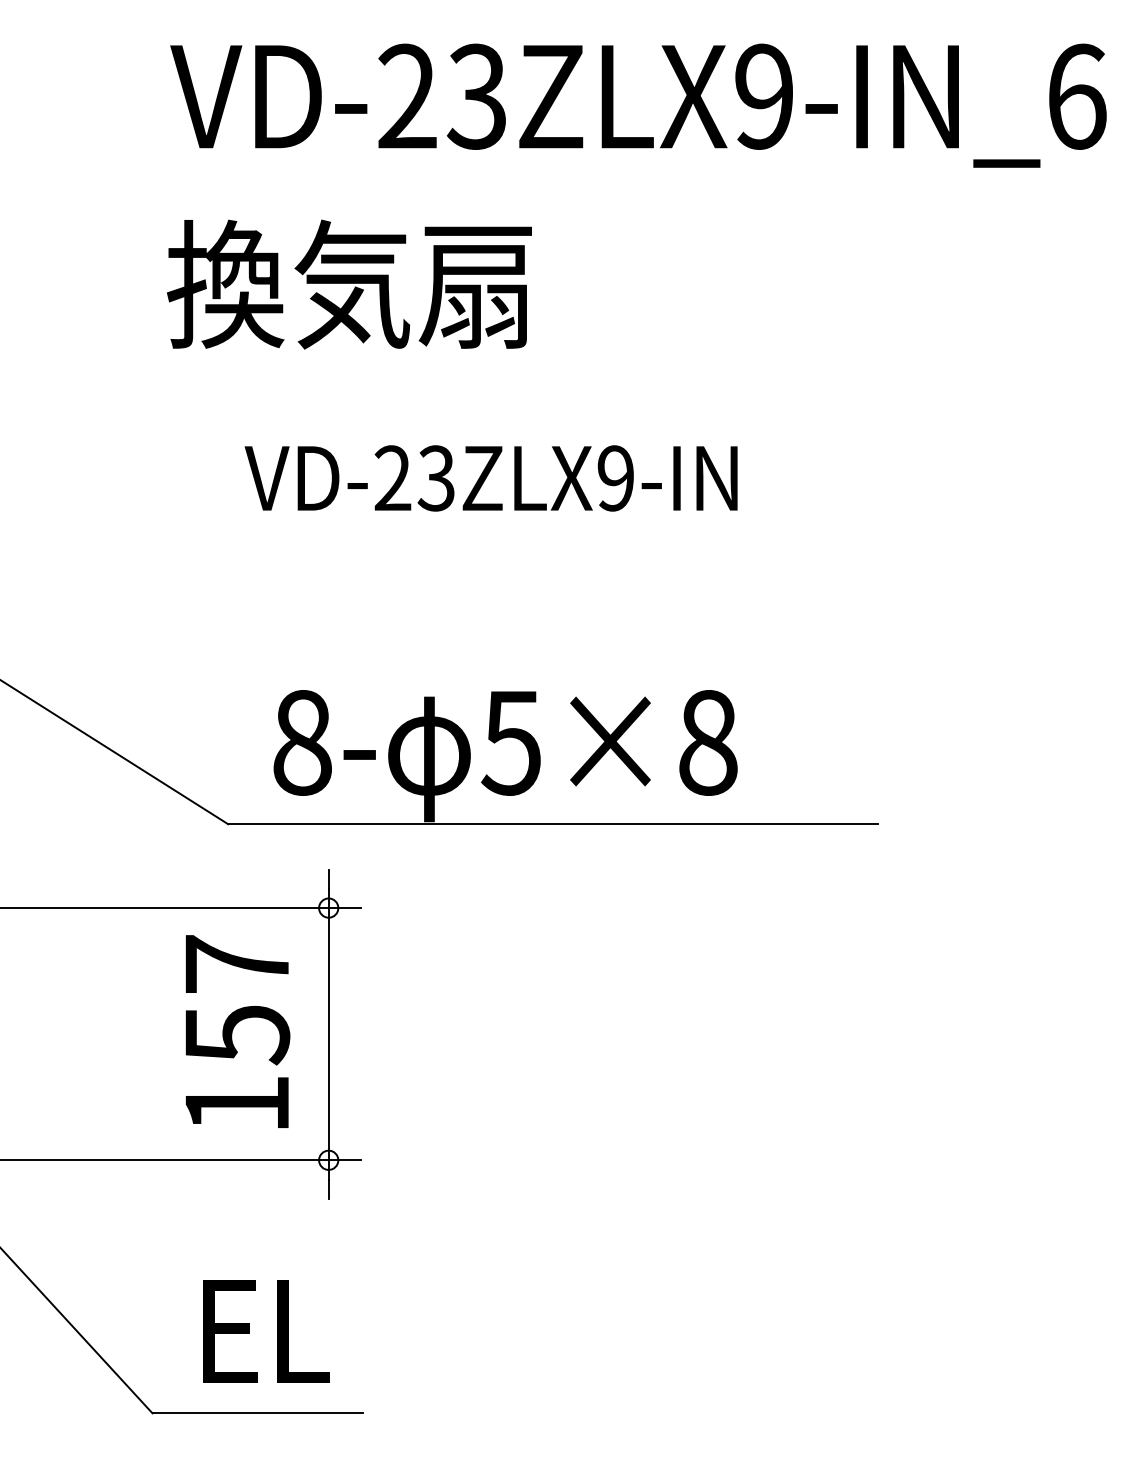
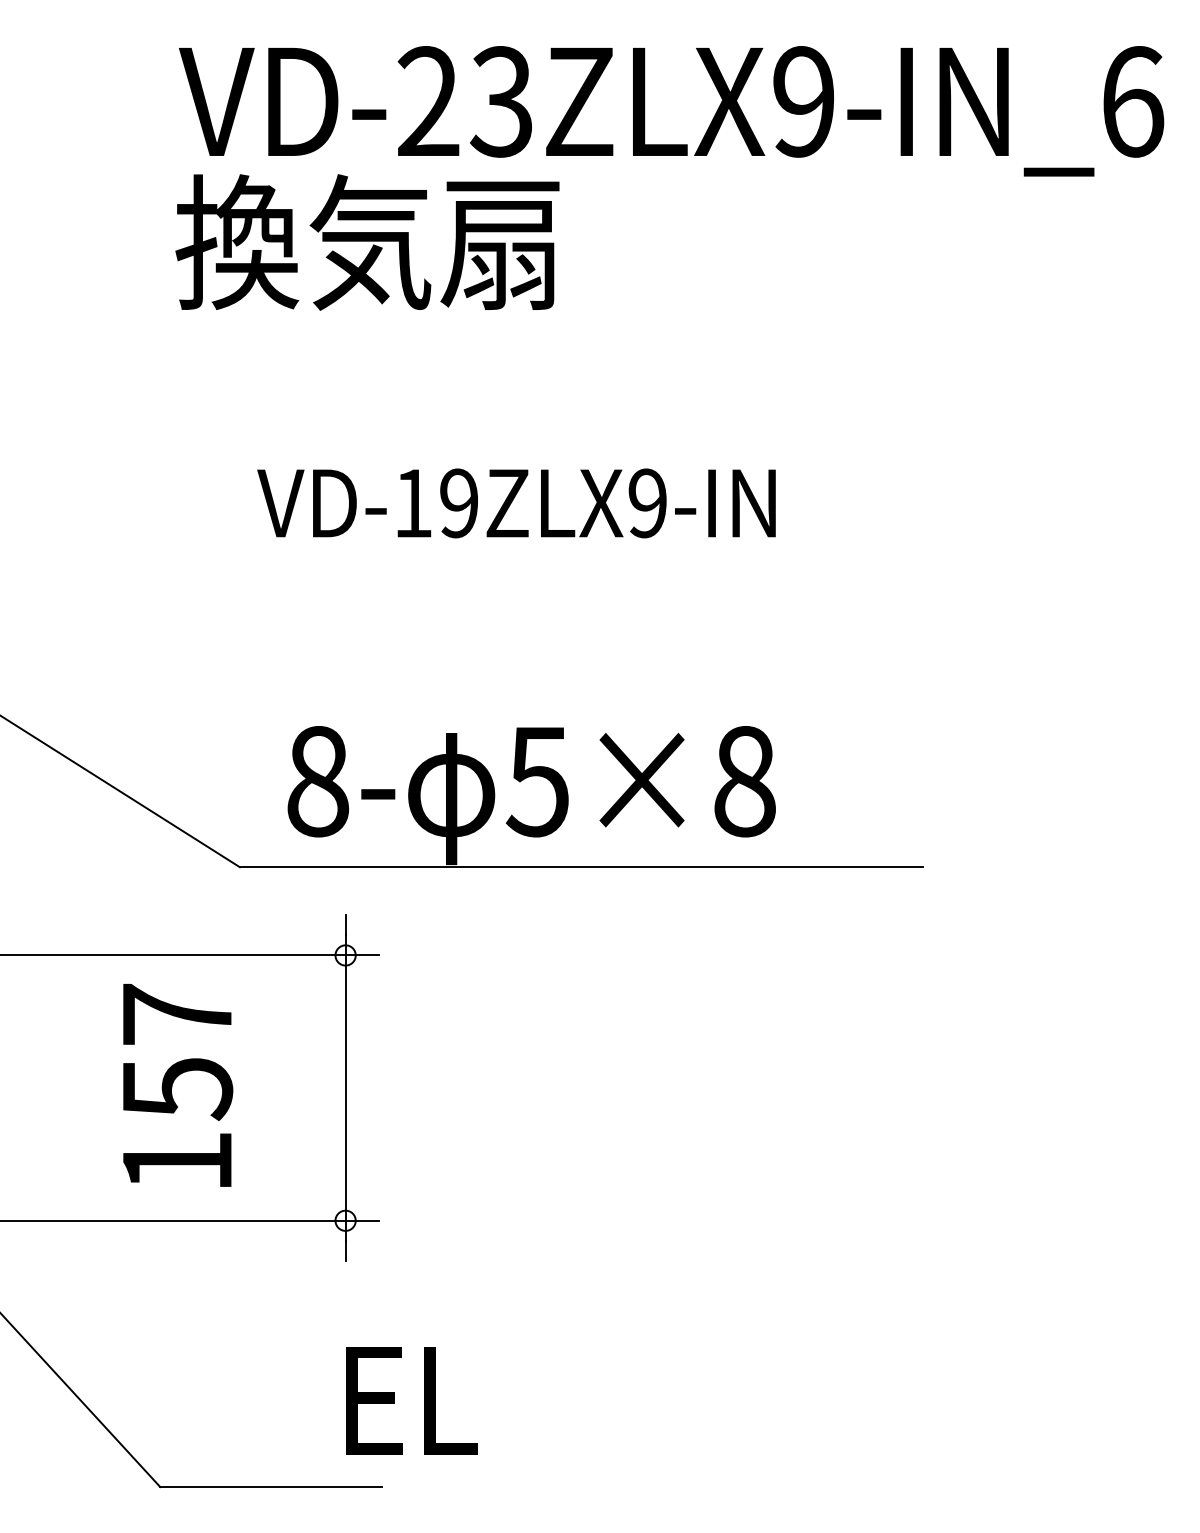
text: (349, 284) -> (367, 242), moved
text: (414, 478) -> (435, 503), VD-23ZLX9-IN -> VD-19ZLX9-IN
text: (238, 1031) -> (178, 1085), moved
text: (265, 1331) -> (411, 1400), moved

